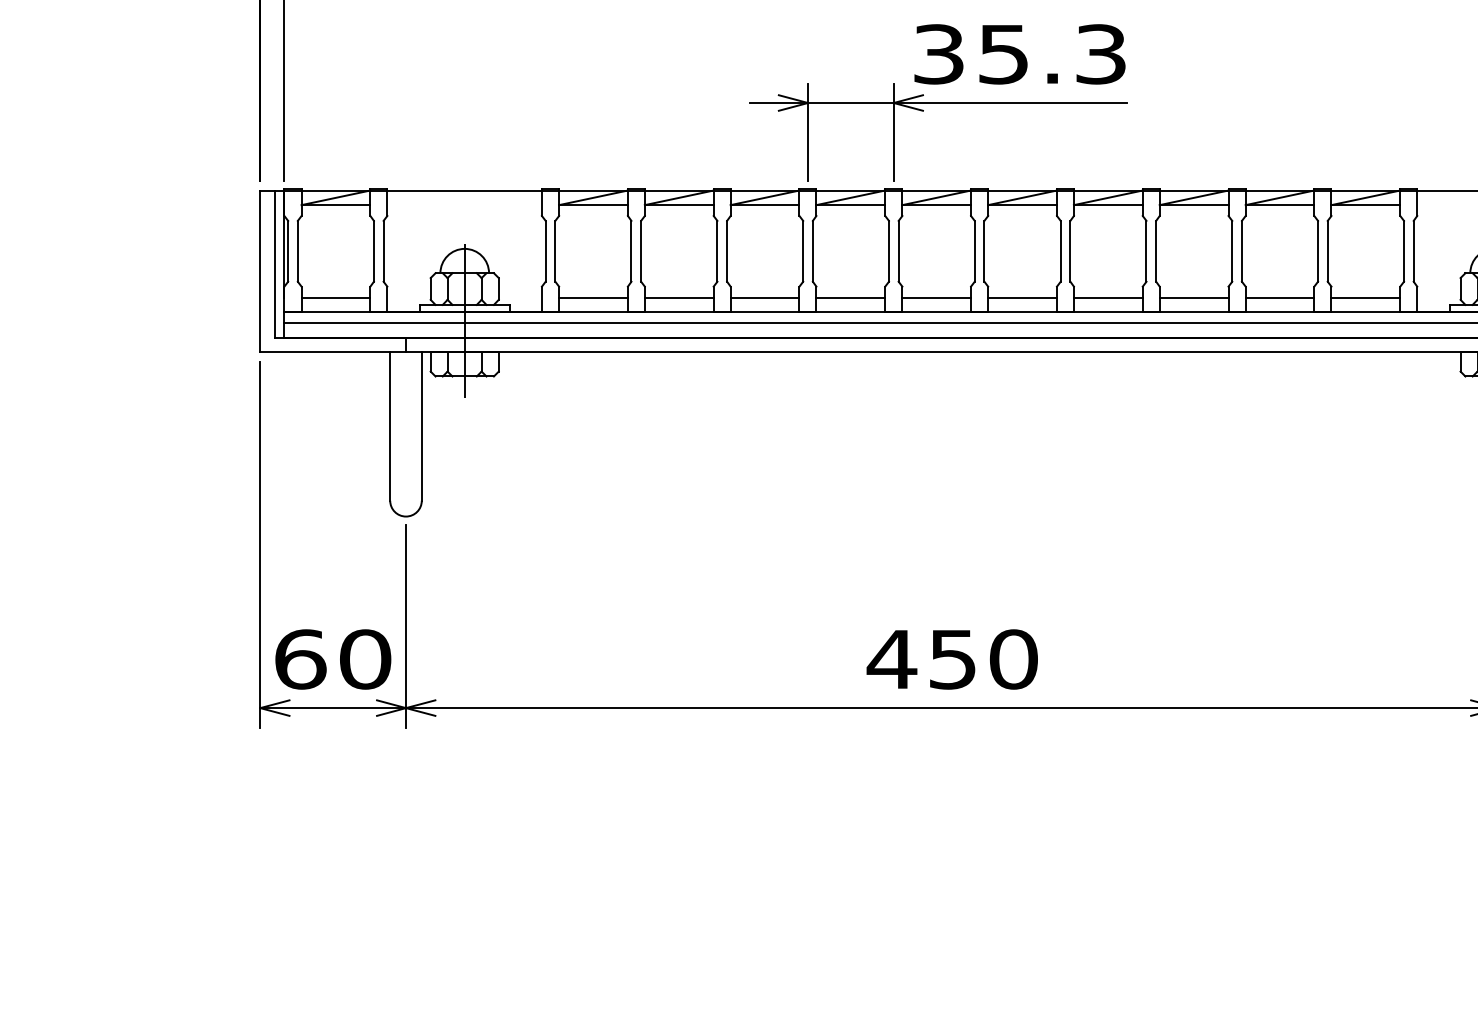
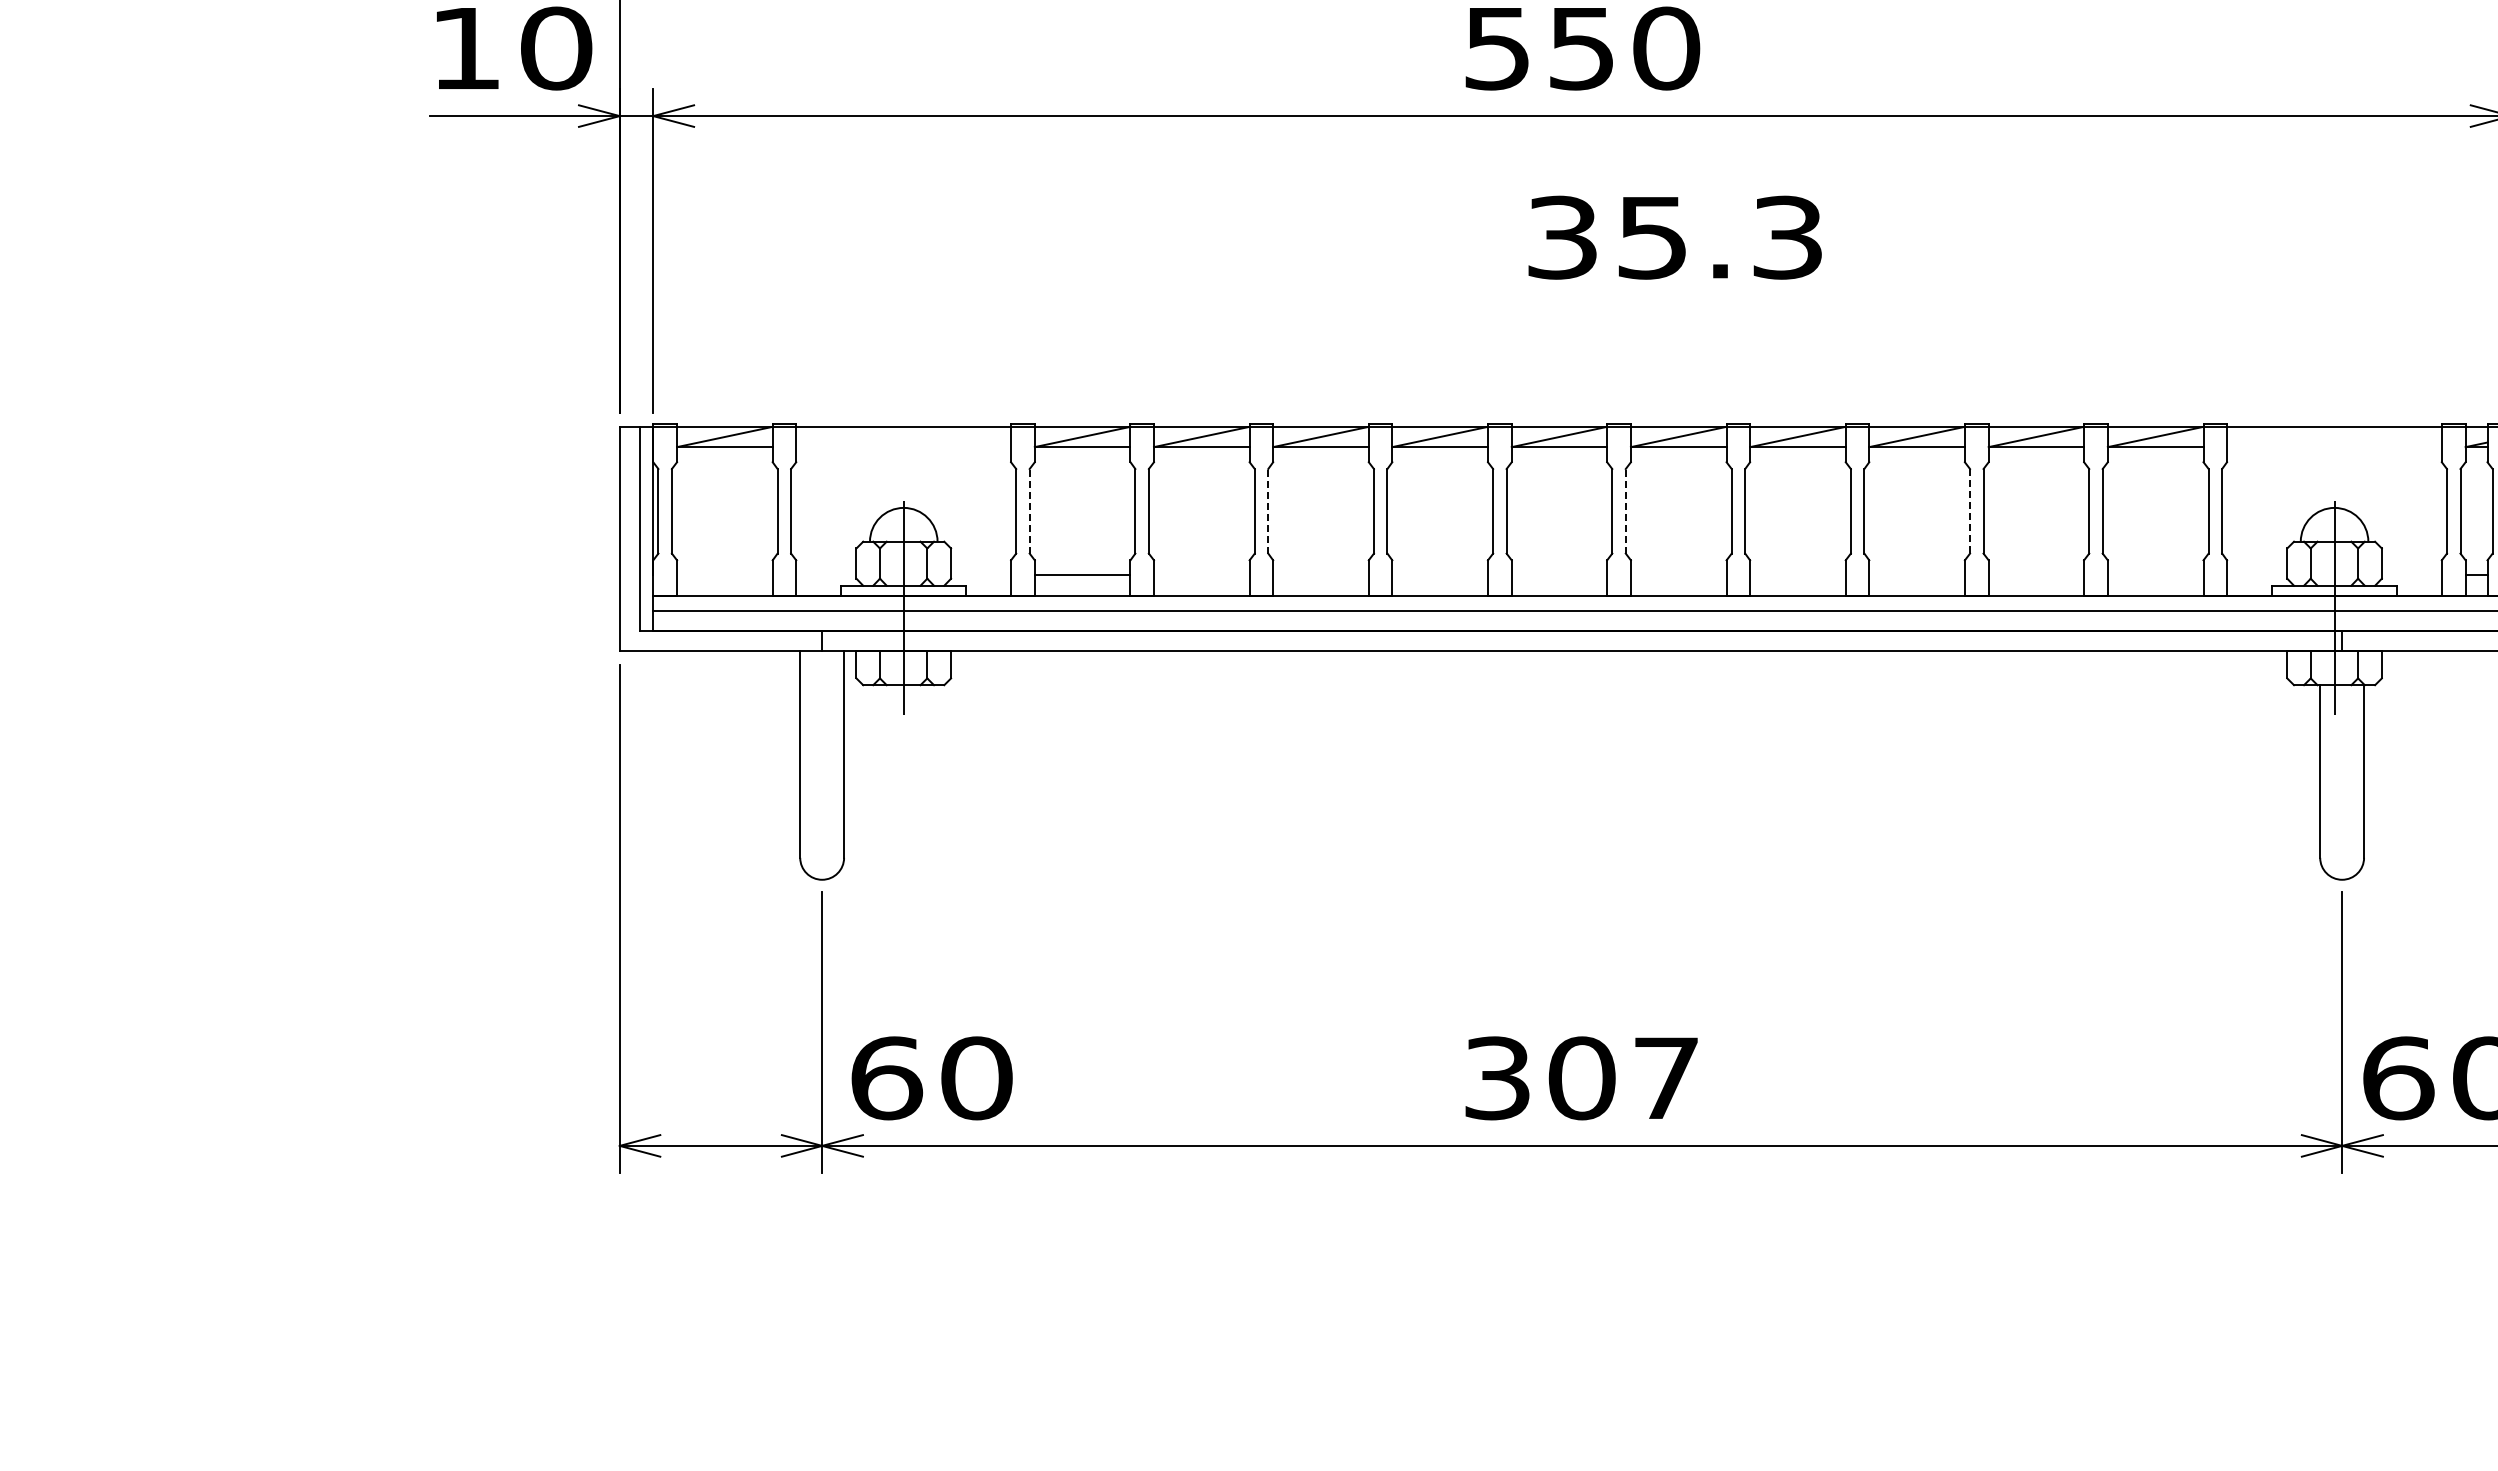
part: (923, 111) -> (1541, 316), removed
line: (555, 250) -> (1029, 510), solid -> dashed
line: (727, 250) -> (1268, 510), solid -> dashed
line: (984, 250) -> (1625, 510), solid -> dashed
line: (1232, 251) -> (1970, 511), solid -> dashed
line: (335, 297) -> (724, 575), removed
line: (679, 297) -> (1201, 575), removed
line: (764, 297) -> (1320, 575), removed
line: (850, 297) -> (1439, 575), removed
line: (936, 297) -> (1559, 575), removed
line: (1022, 297) -> (1678, 575), removed
line: (1108, 297) -> (1797, 575), removed
line: (1193, 297) -> (1916, 575), removed
line: (1280, 297) -> (2036, 575), removed
line: (1365, 297) -> (2155, 575), removed
text: (332, 659) -> (931, 1078), moved
text: (952, 659) -> (1581, 1078), 450 -> 307

